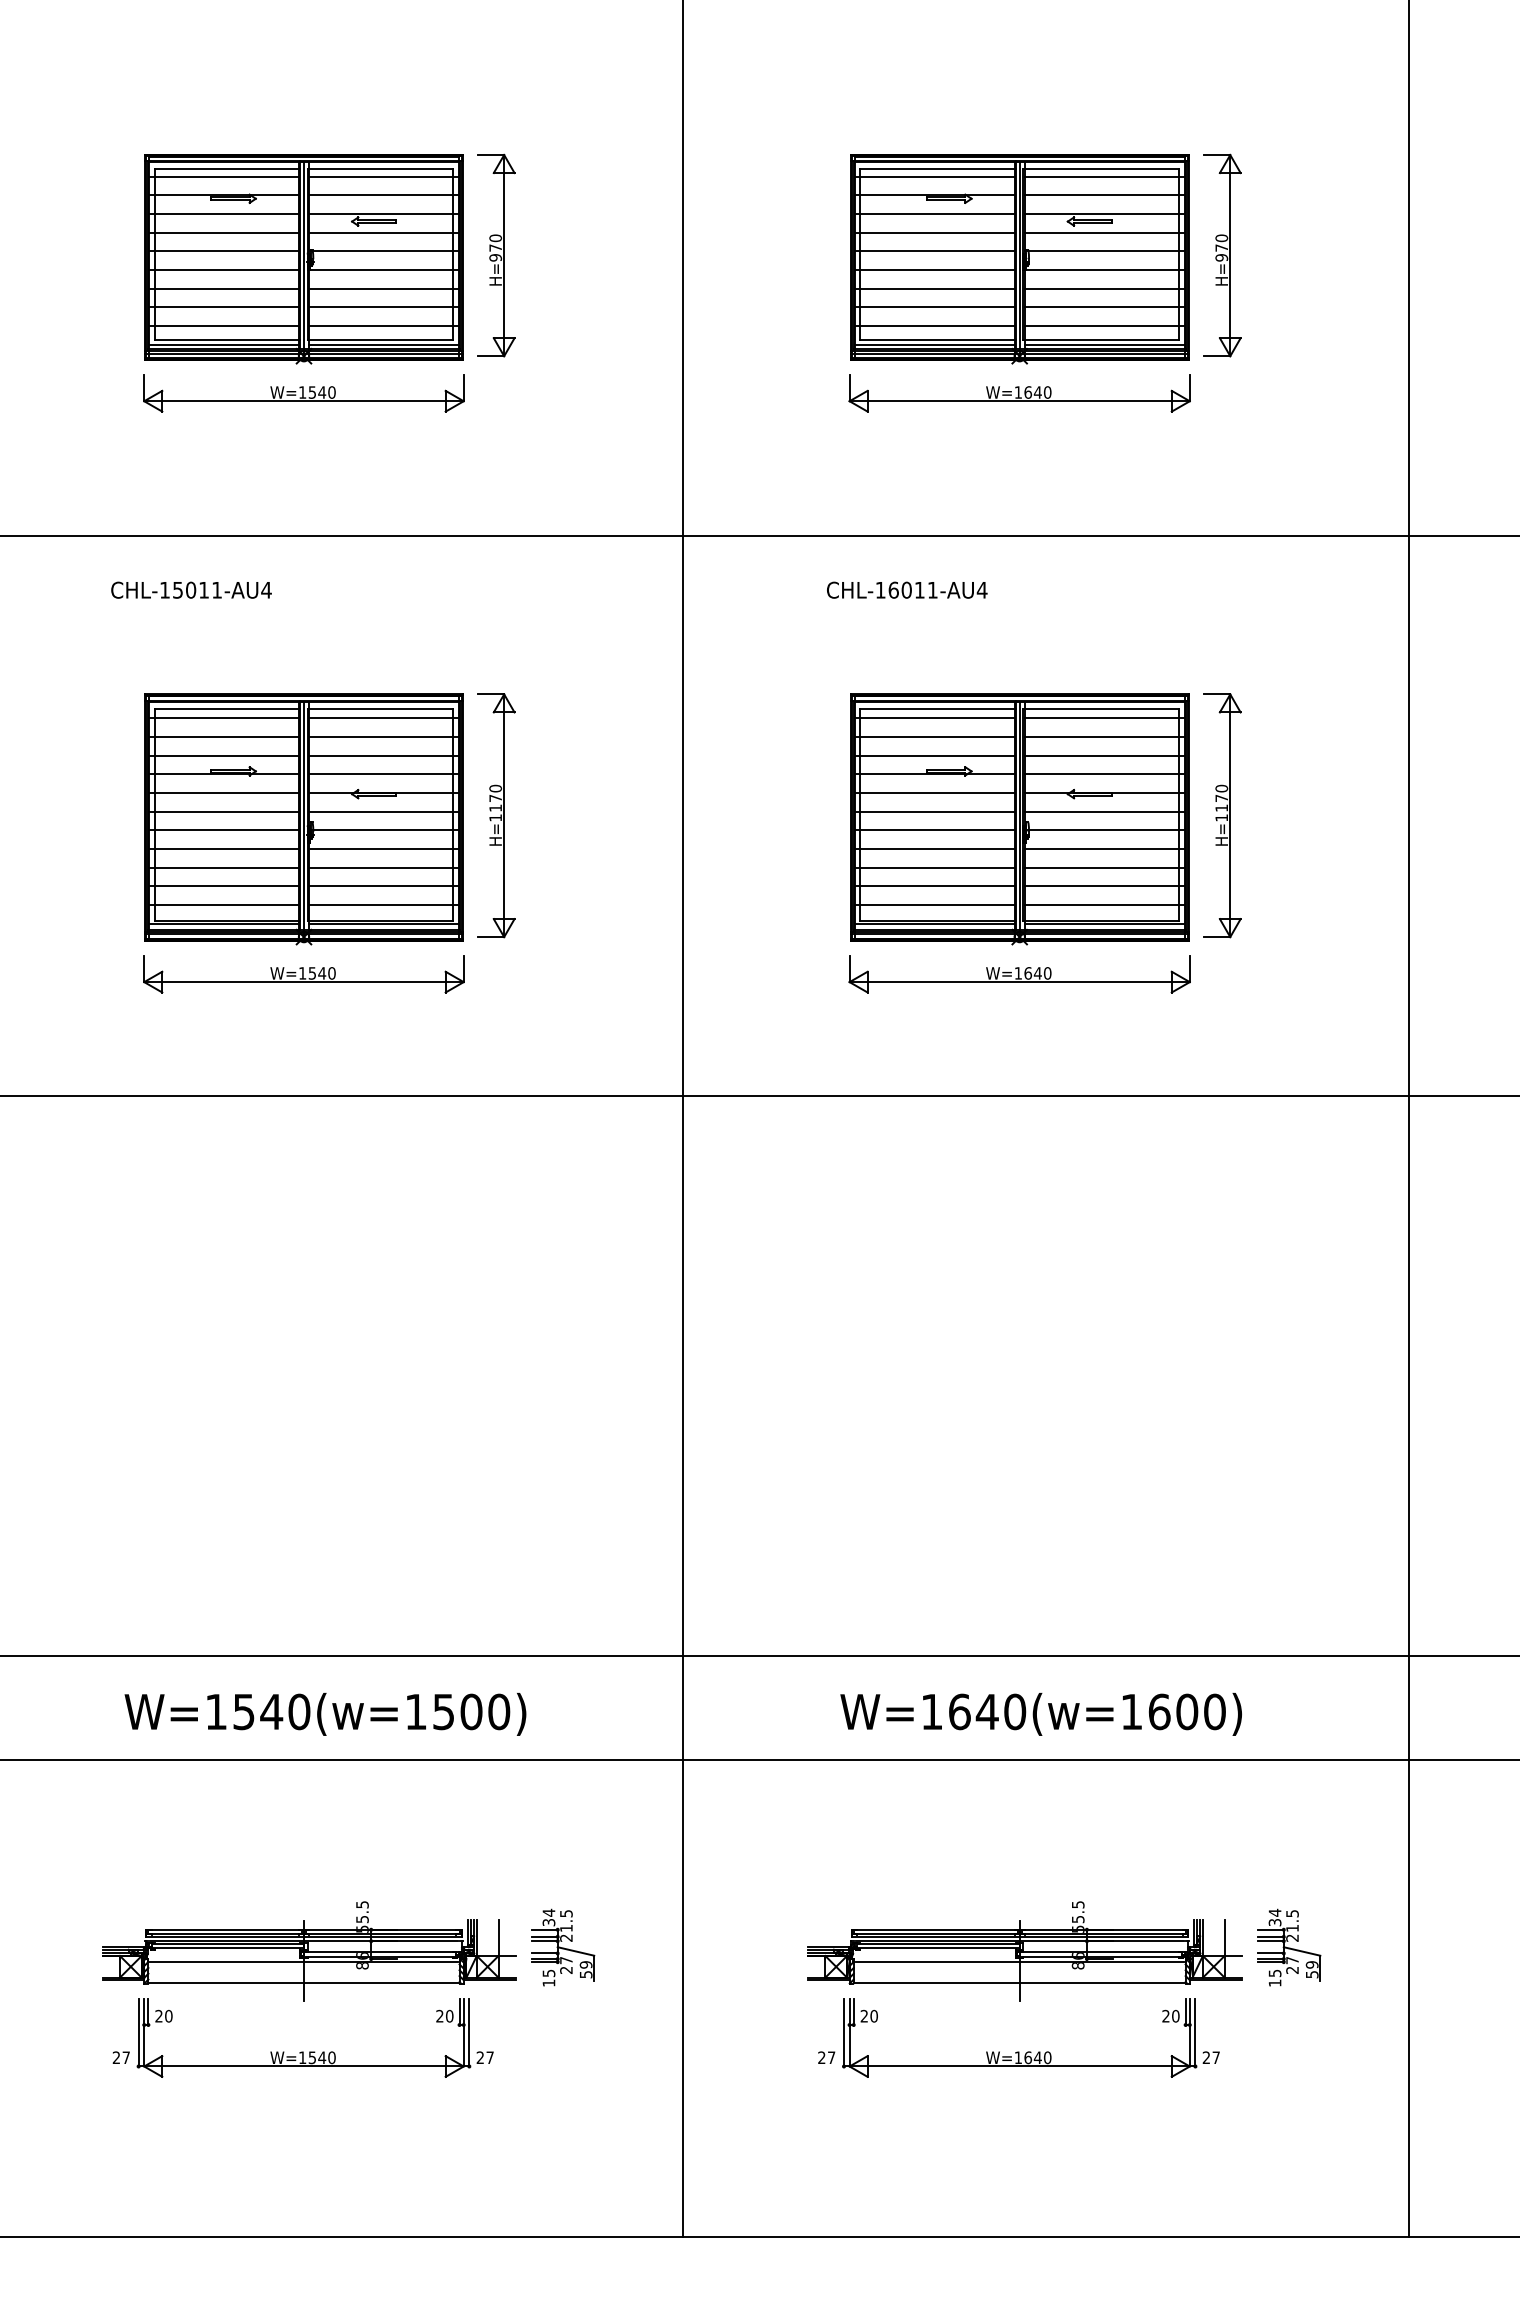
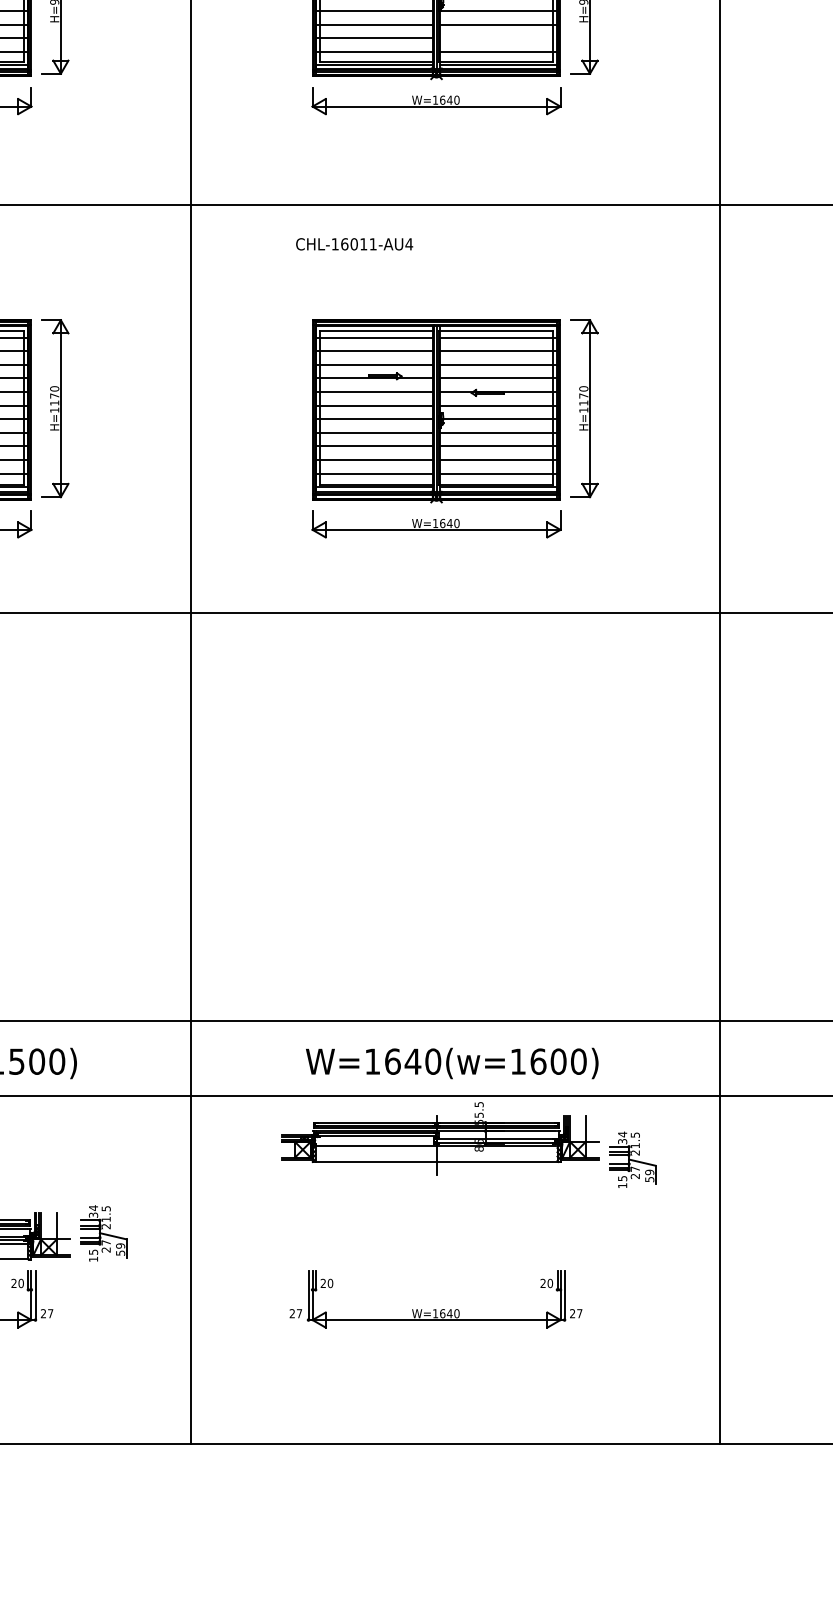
line: (1104, 307) -> (498, 38), removed
part: (1289, 1947) -> (633, 1159), moved
part: (1024, 1951) -> (440, 1138), moved

